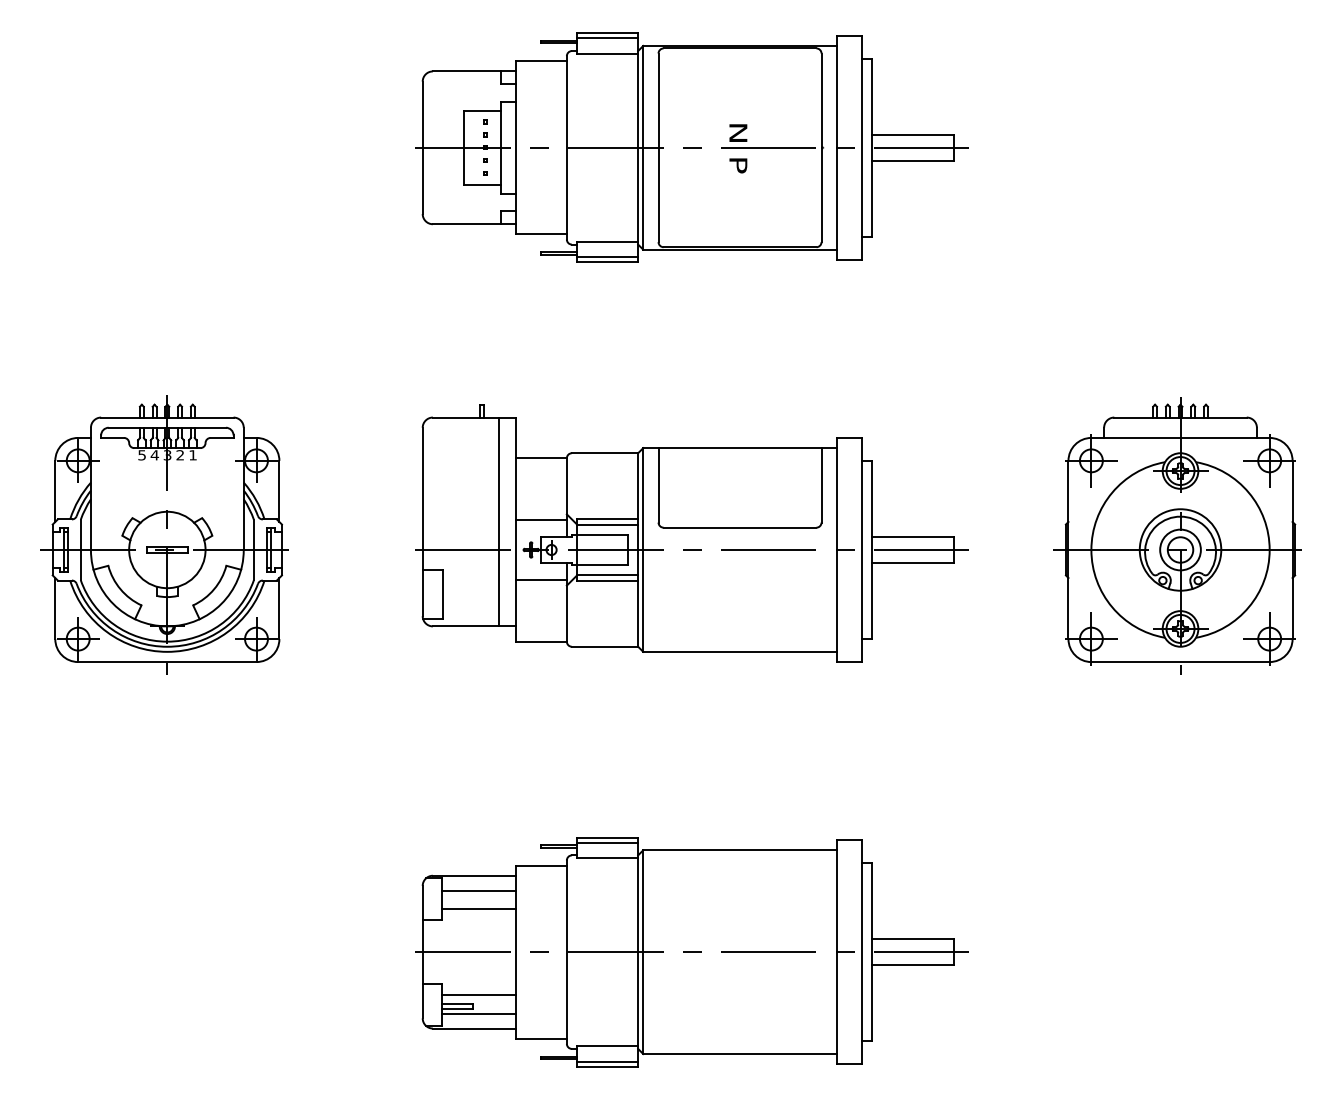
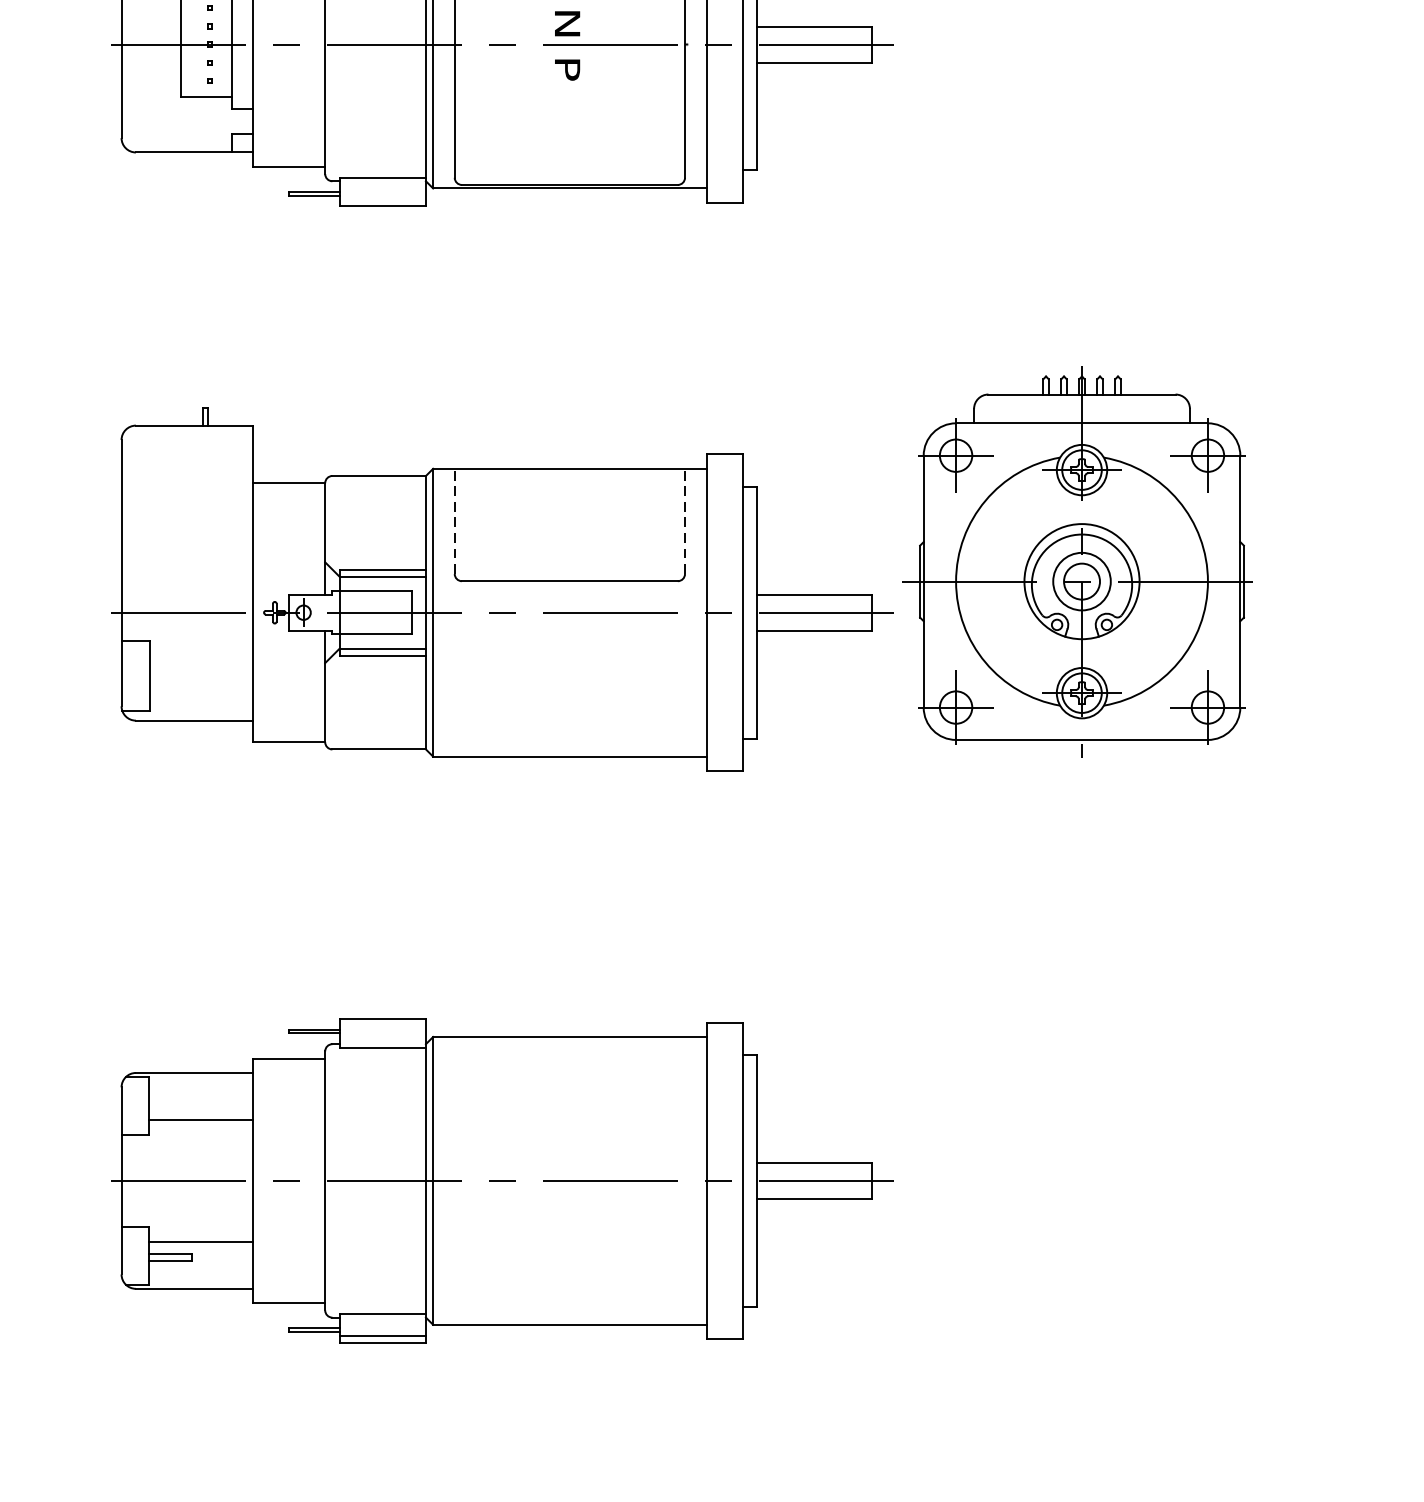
line: (607, 257) -> (382, 199), removed
line: (658, 484) -> (454, 520), solid -> dashed
line: (821, 484) -> (684, 520), solid -> dashed
line: (540, 519) -> (287, 569), removed
line: (499, 521) -> (230, 572), removed
part: (1177, 535) -> (1077, 561), moved
line: (540, 580) -> (287, 655), removed
line: (607, 842) -> (382, 1025), removed
line: (478, 890) -> (200, 1093), removed
line: (478, 1013) -> (200, 1267), removed

